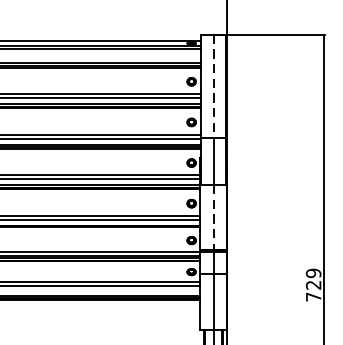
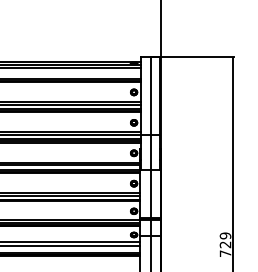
line: (213, 85) -> (150, 95), dashed -> solid
line: (213, 218) -> (150, 194), dashed -> solid

